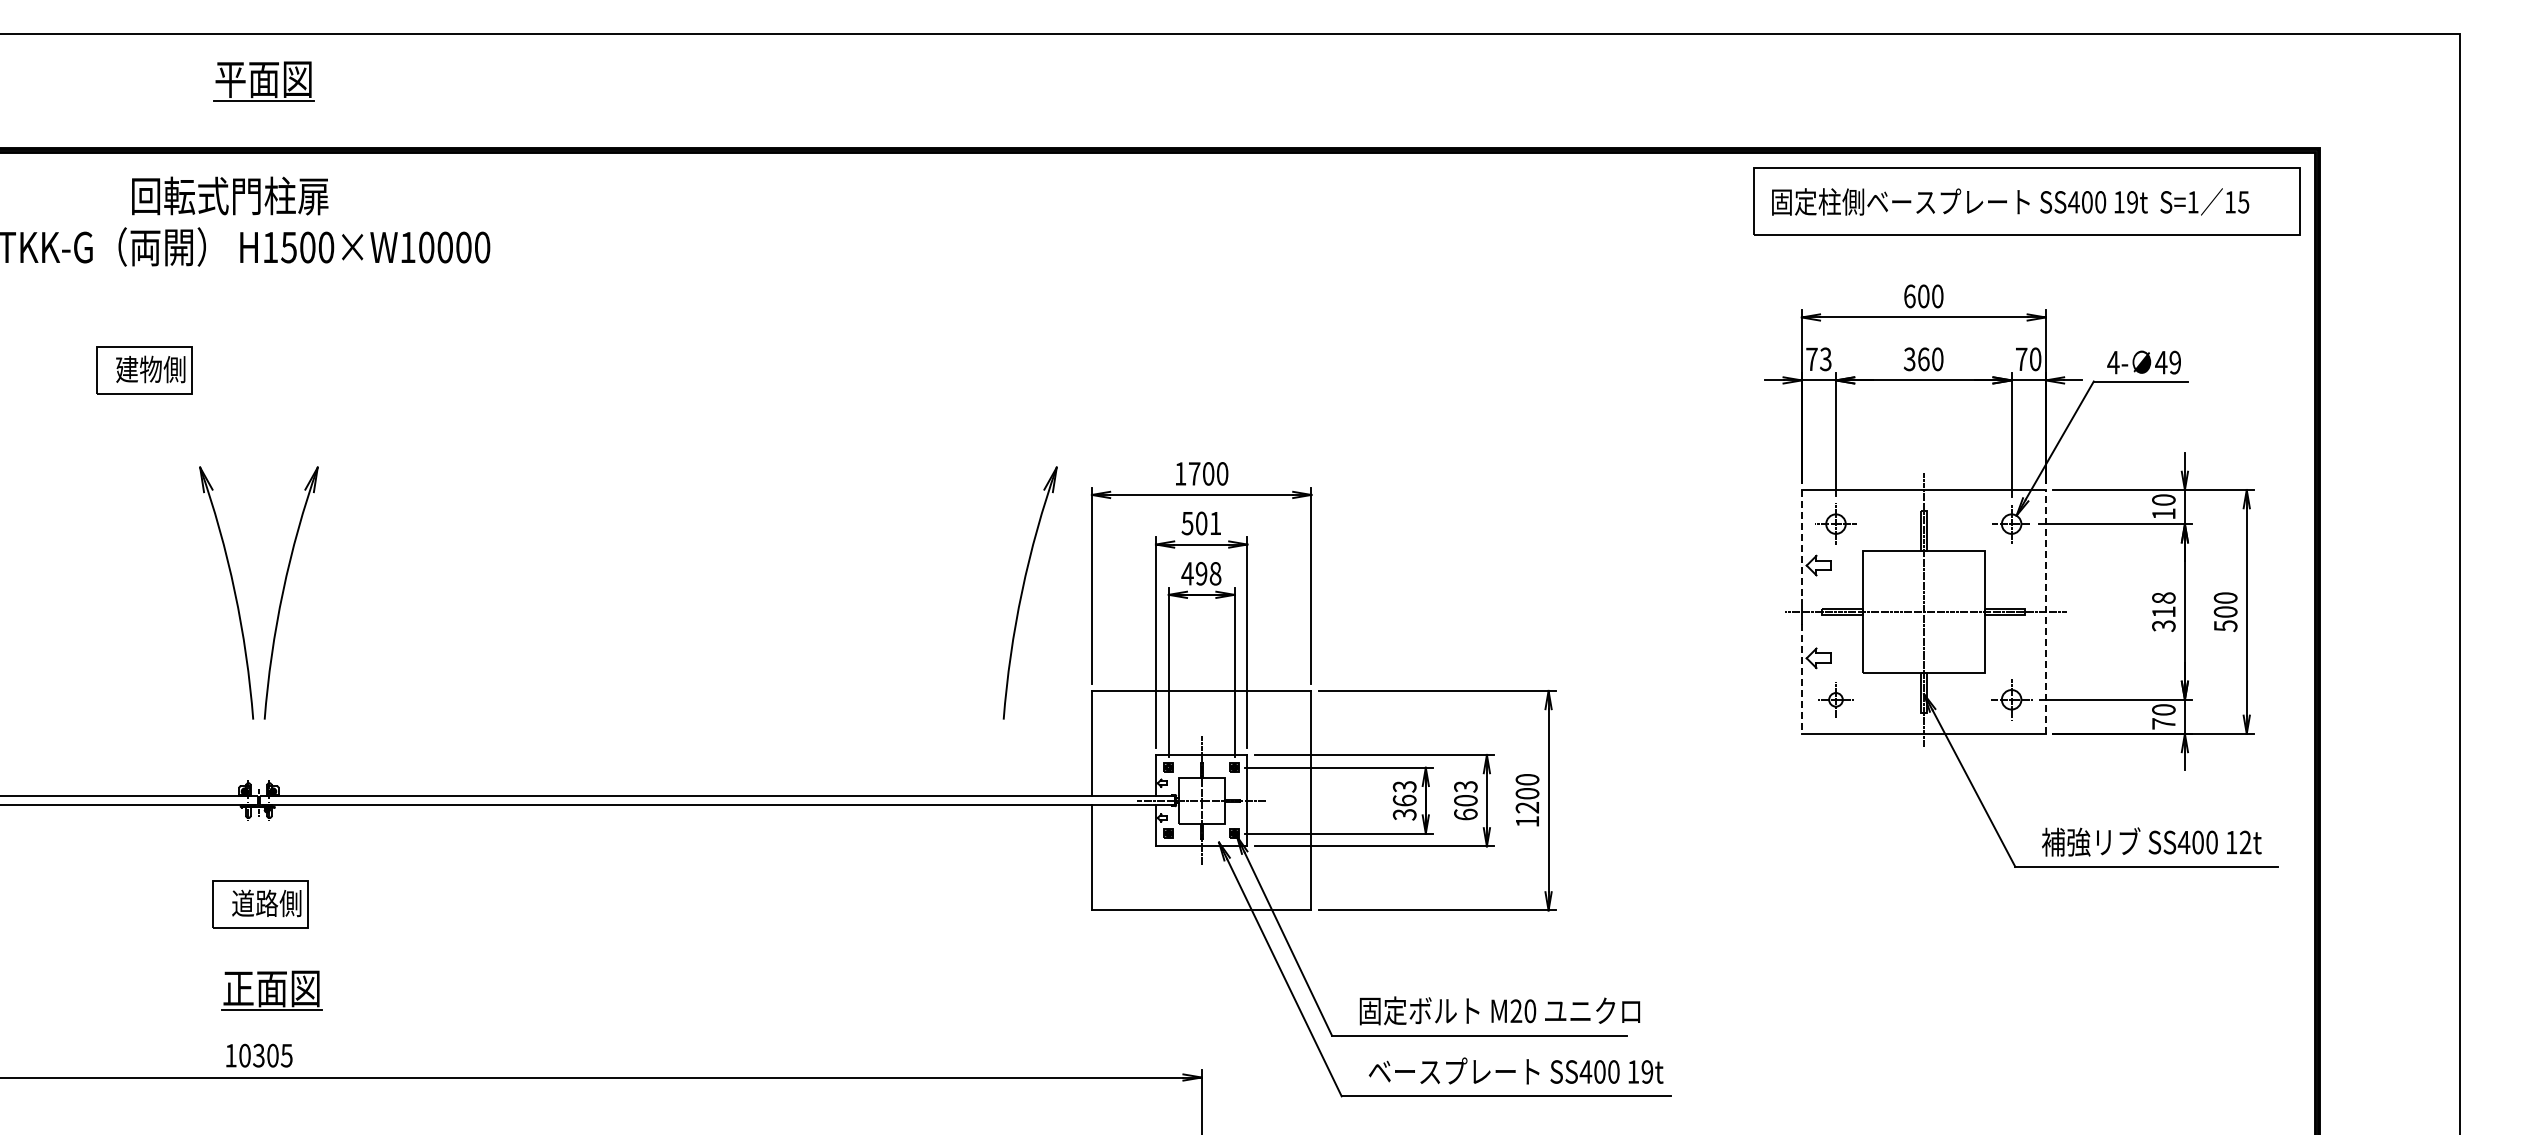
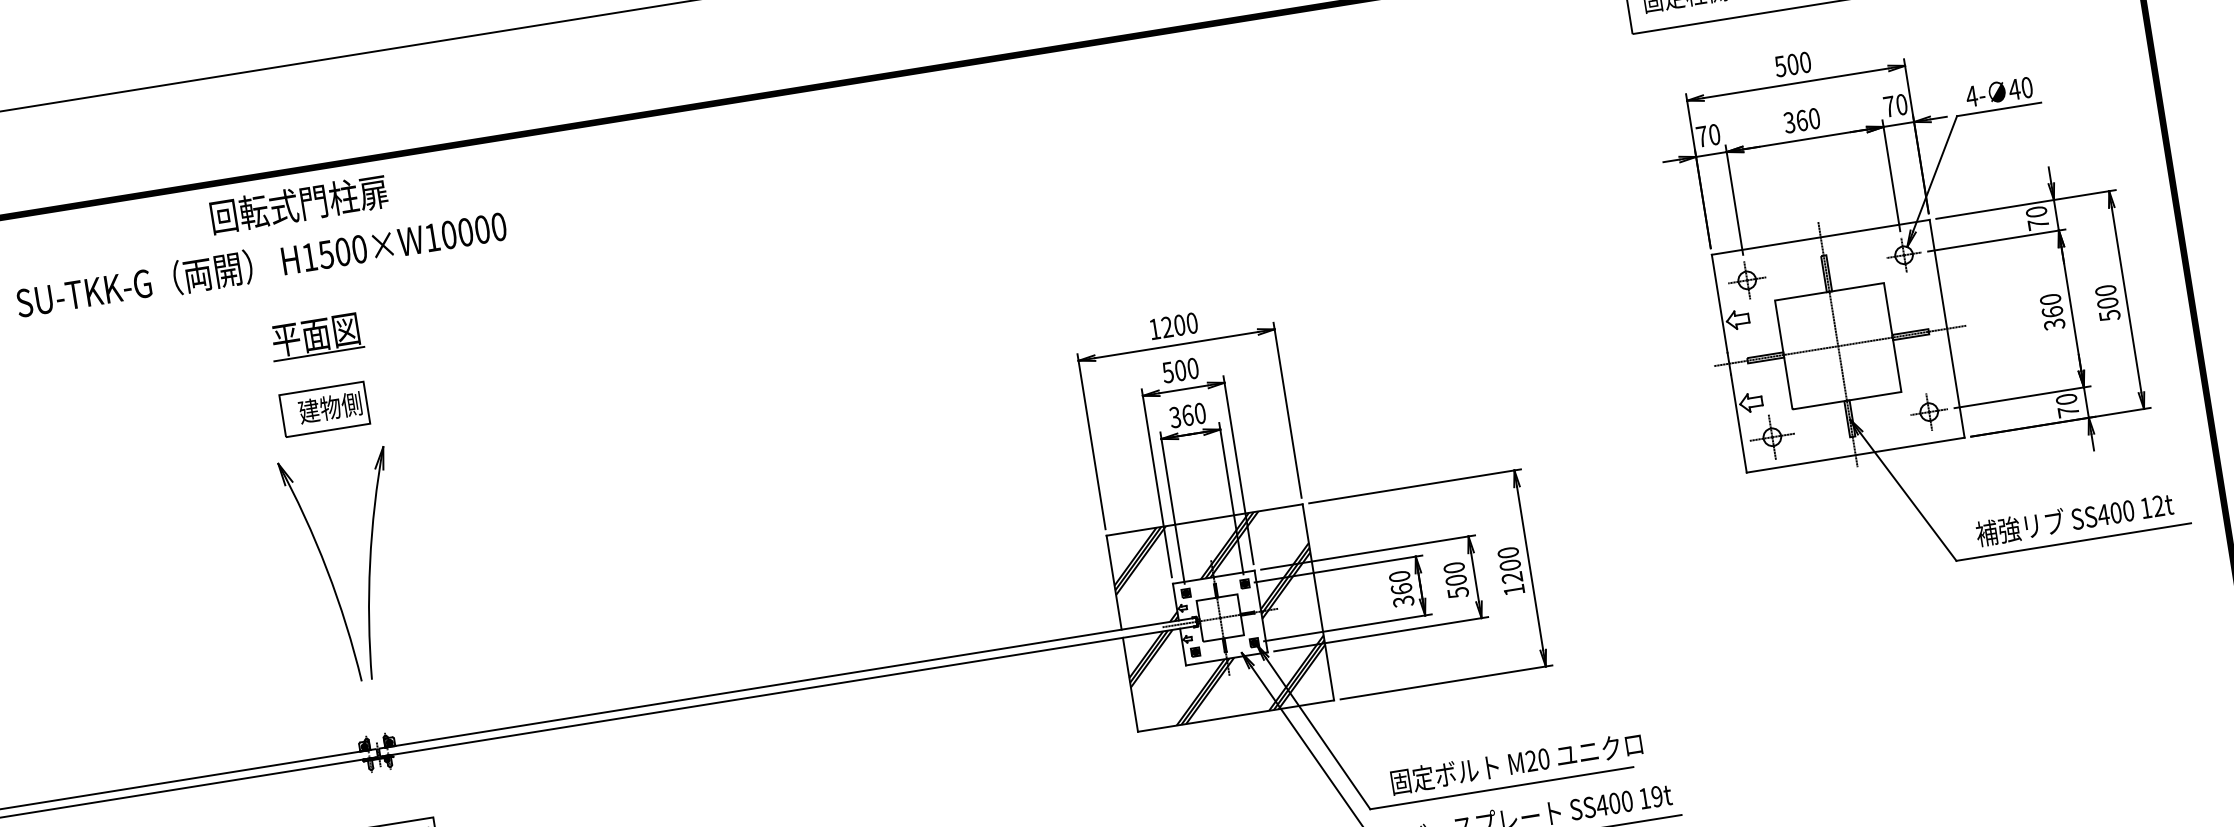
part: (263, 81) -> (315, 336), moved
text: (230, 195) -> (299, 203), moved
text: (1909, 296) -> (1780, 66), 600 -> 500
text: (1825, 359) -> (1714, 134), 73 -> 70
text: (2175, 362) -> (2027, 87), 49 -> 40
part: (144, 370) -> (324, 409), moved
text: (1194, 473) -> (1167, 326), 1700 -> 1200
text: (2163, 513) -> (2038, 224), 10 -> 70
text: (1215, 523) -> (1193, 368), 501 -> 500
line: (1801, 544) -> (1719, 303), dashed -> solid
text: (1201, 573) -> (1187, 415), 498 -> 360
part: (1023, 591) -> (1031, 456), removed
text: (2163, 604) -> (2051, 305), 318 -> 360
line: (2045, 611) -> (1946, 328), dashed -> solid
line: (1801, 679) -> (1738, 424), dashed -> solid
part: (1835, 699) -> (1771, 437), size x1.43
text: (1404, 786) -> (1399, 576), 363 -> 360
hatch: (1201, 800) -> (1220, 617), added
text: (1465, 800) -> (1455, 580), 603 -> 500

